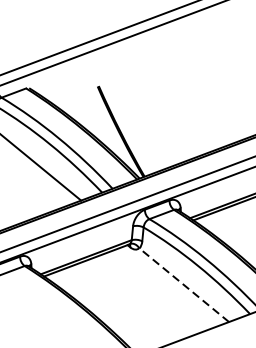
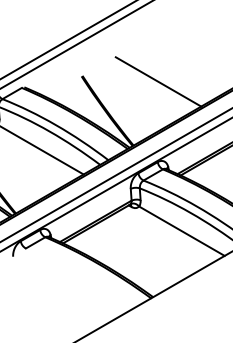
line: (185, 107) -> (158, 81), added
line: (183, 285) -> (181, 231), dashed -> solid

